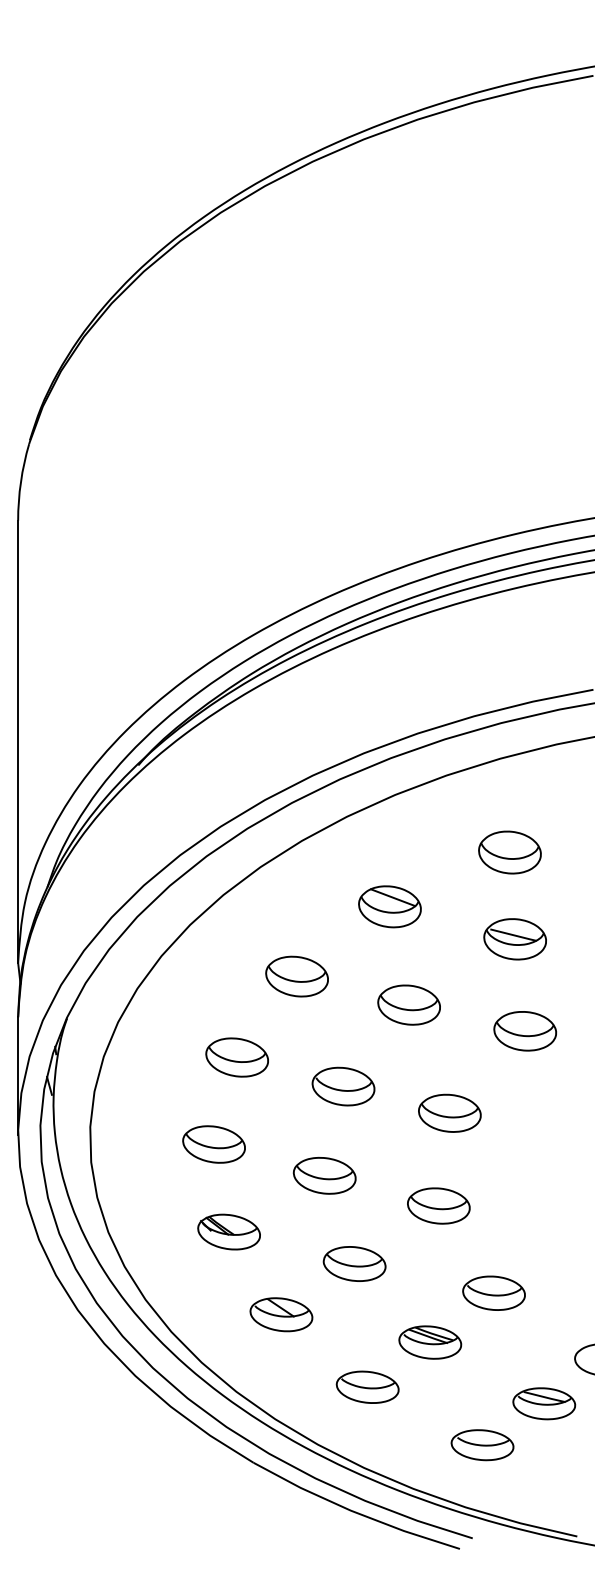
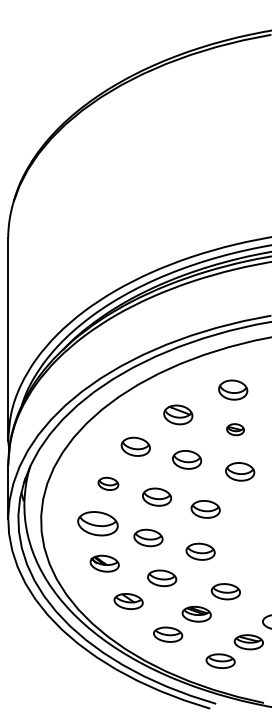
part: (515, 938) -> (235, 429), size x0.6
part: (237, 1056) -> (108, 483), size x0.7
part: (213, 1144) -> (97, 523), size x1.4

